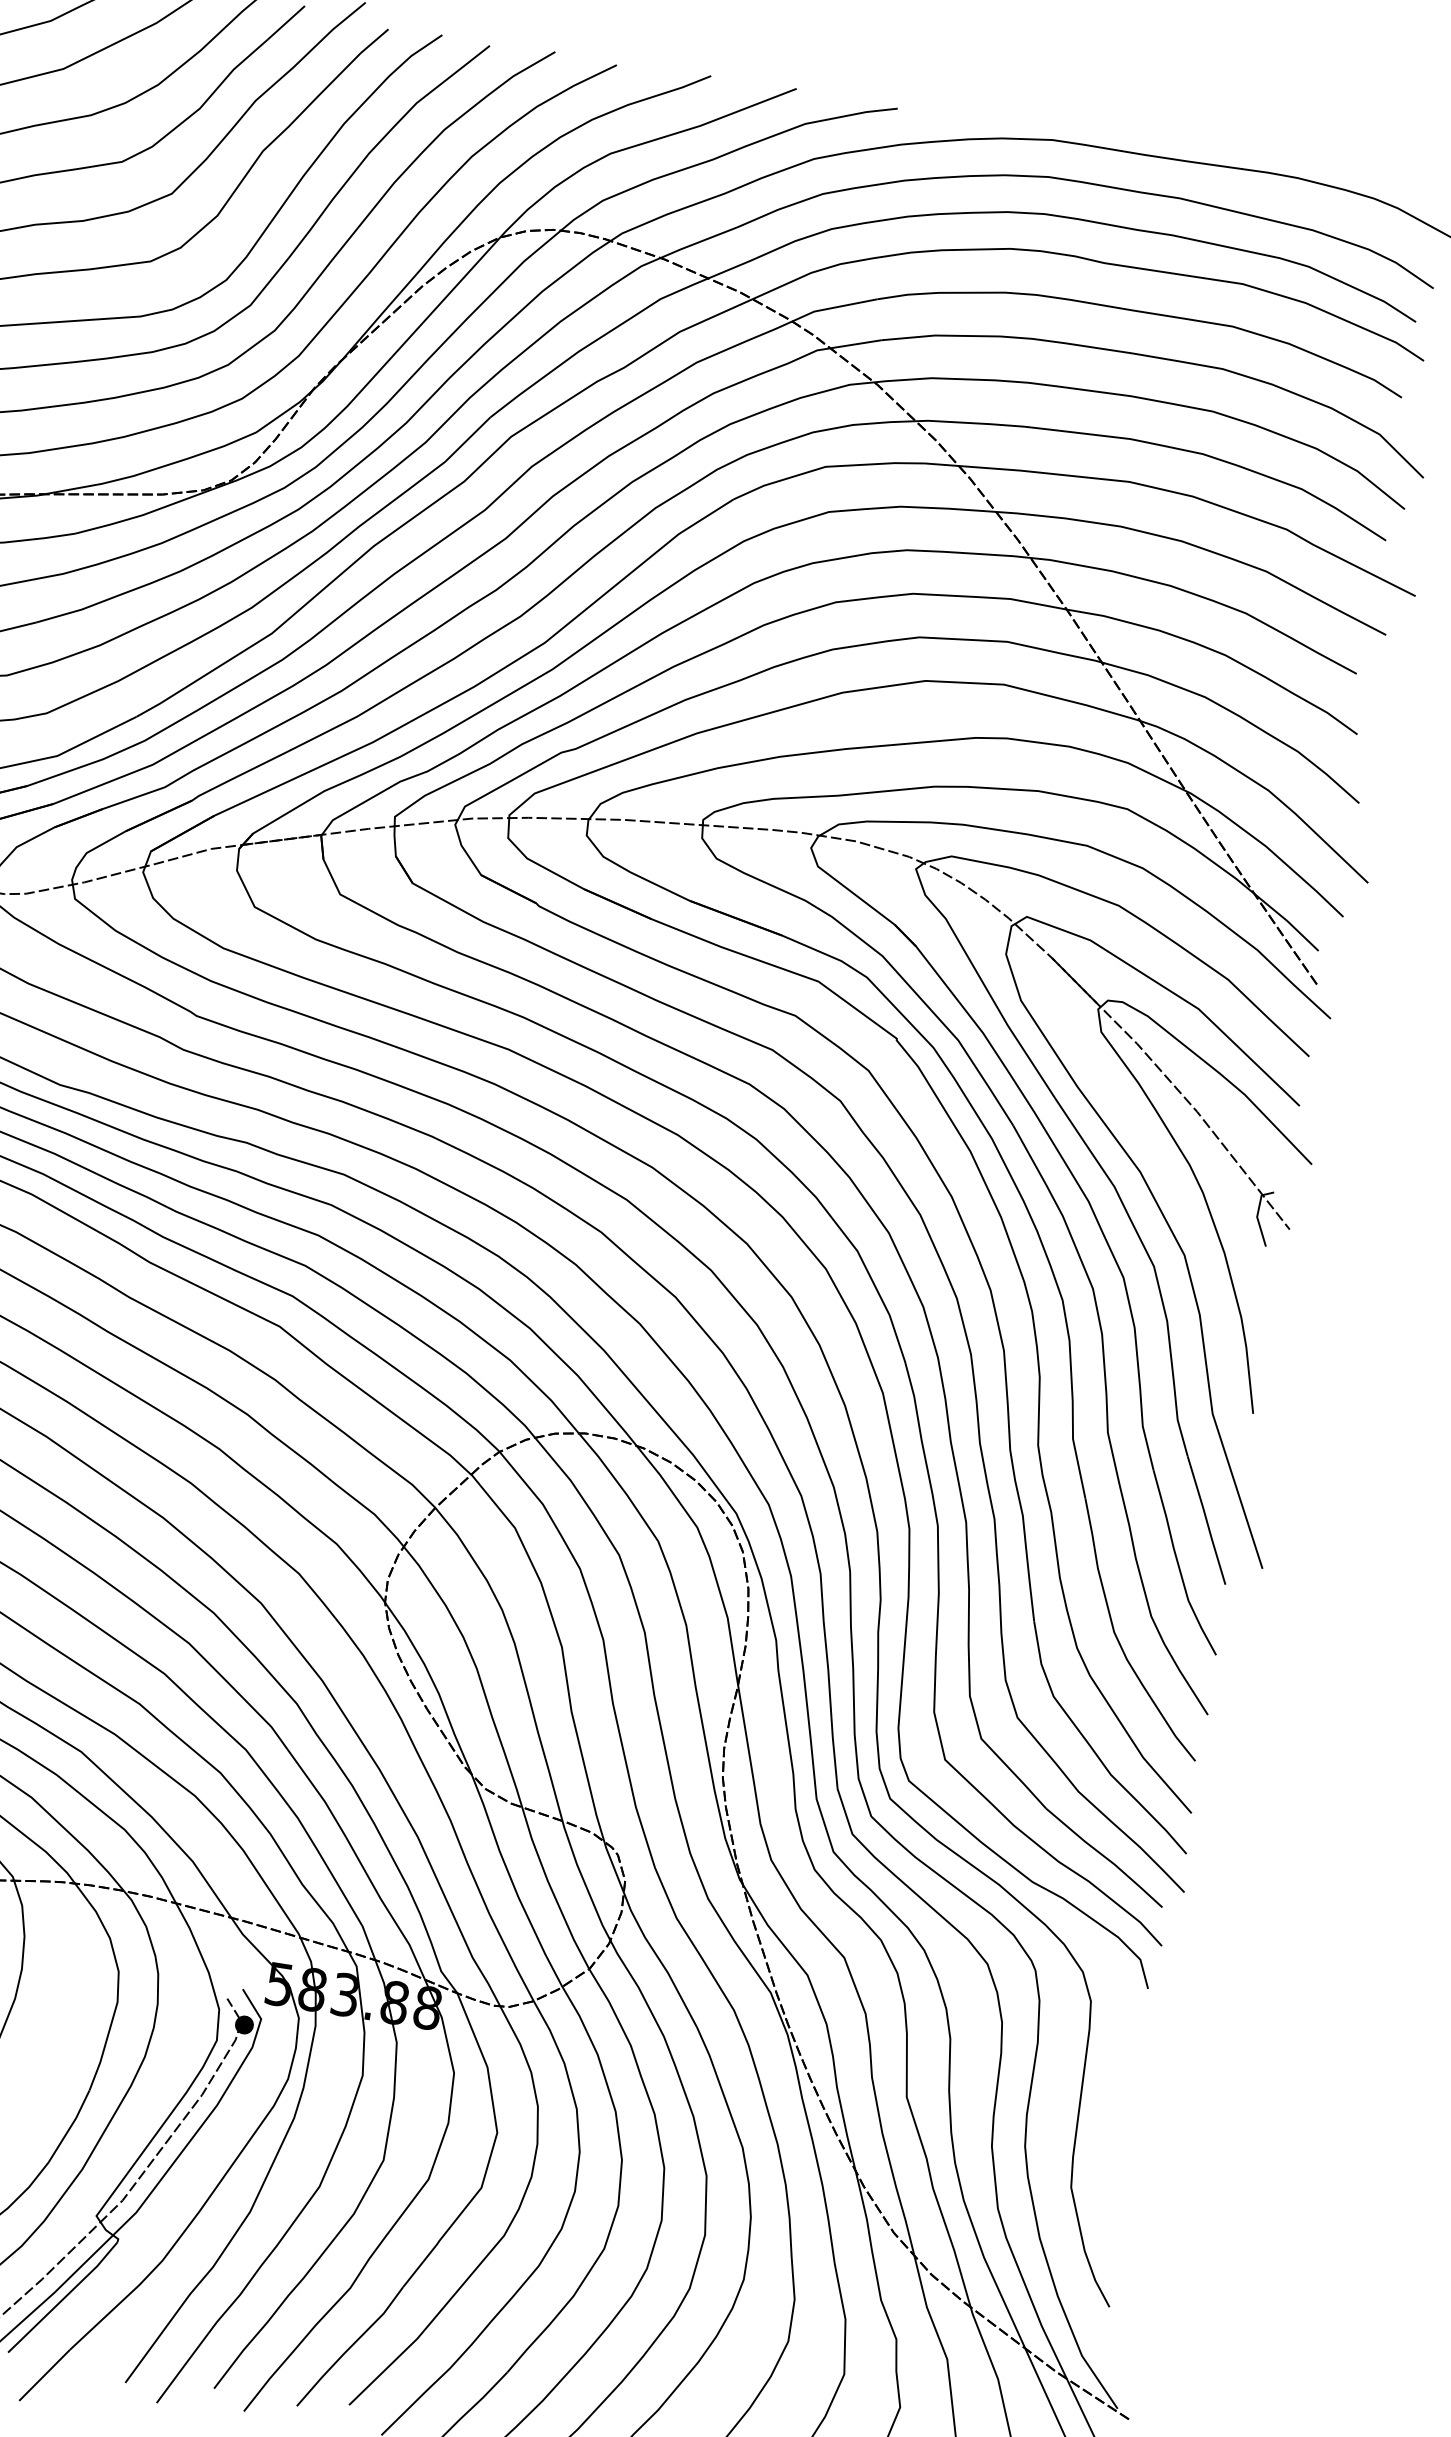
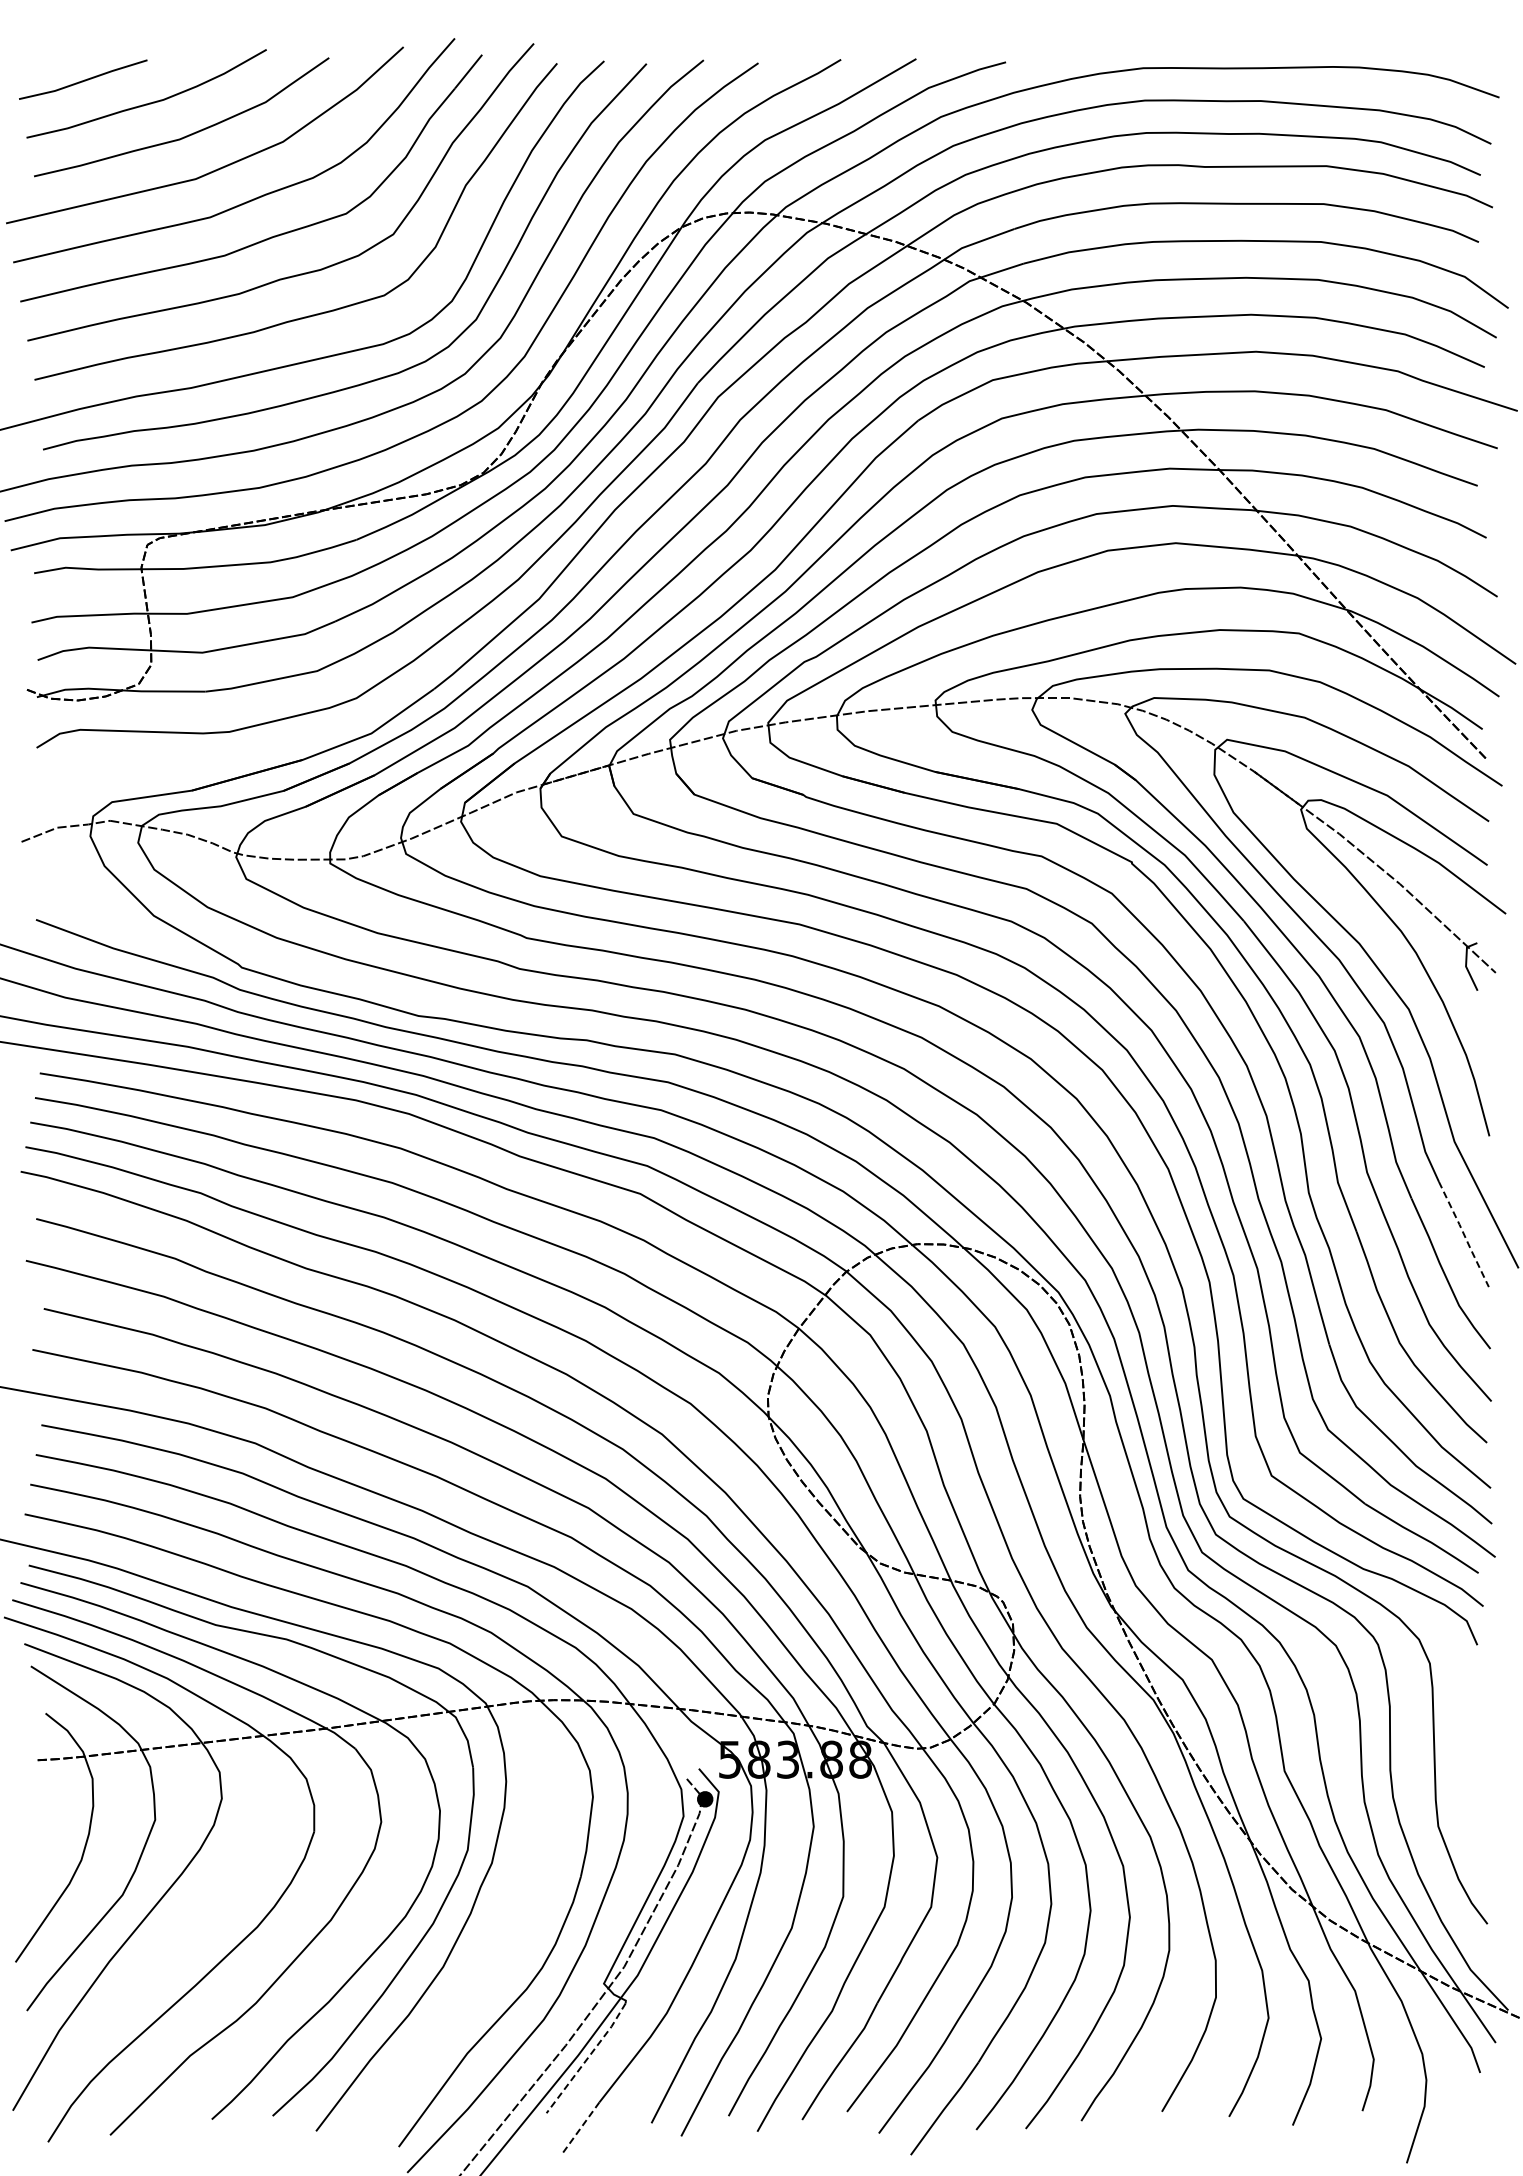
line: (1207, 1520) -> (1464, 1234), solid -> dashed
line: (64, 2297) -> (587, 2058), solid -> dashed
line: (43, 2376) -> (580, 2128), solid -> dashed

